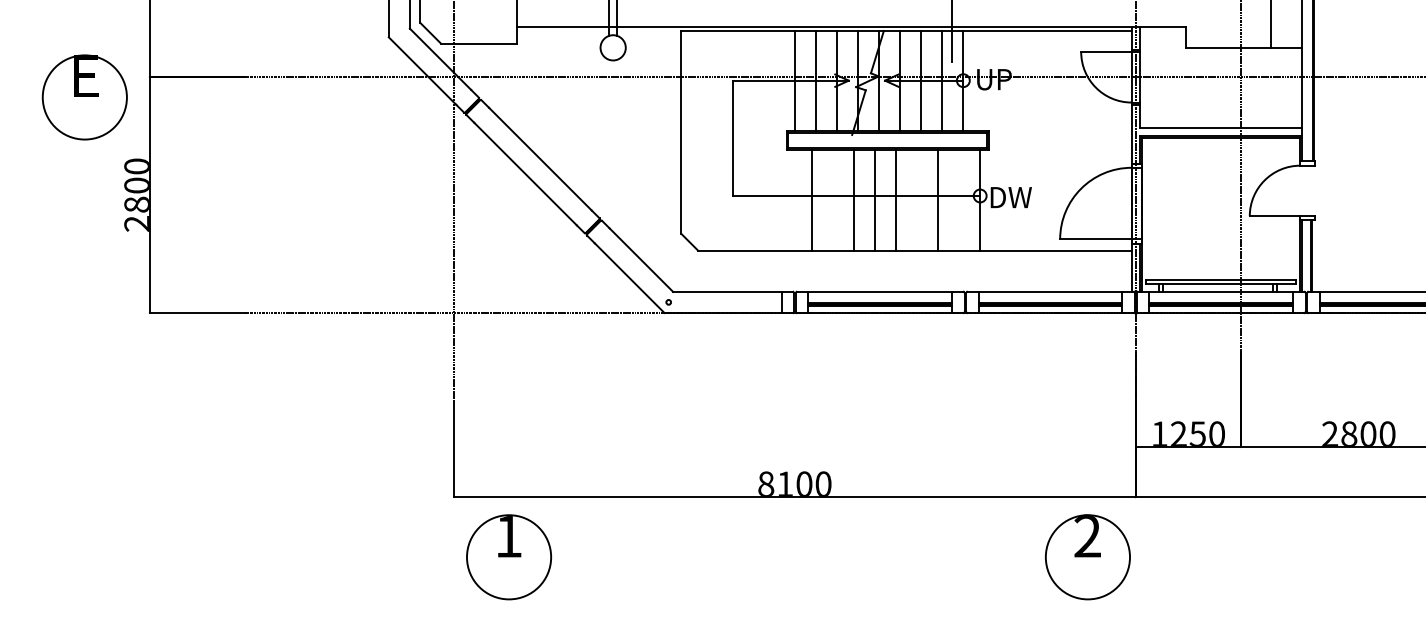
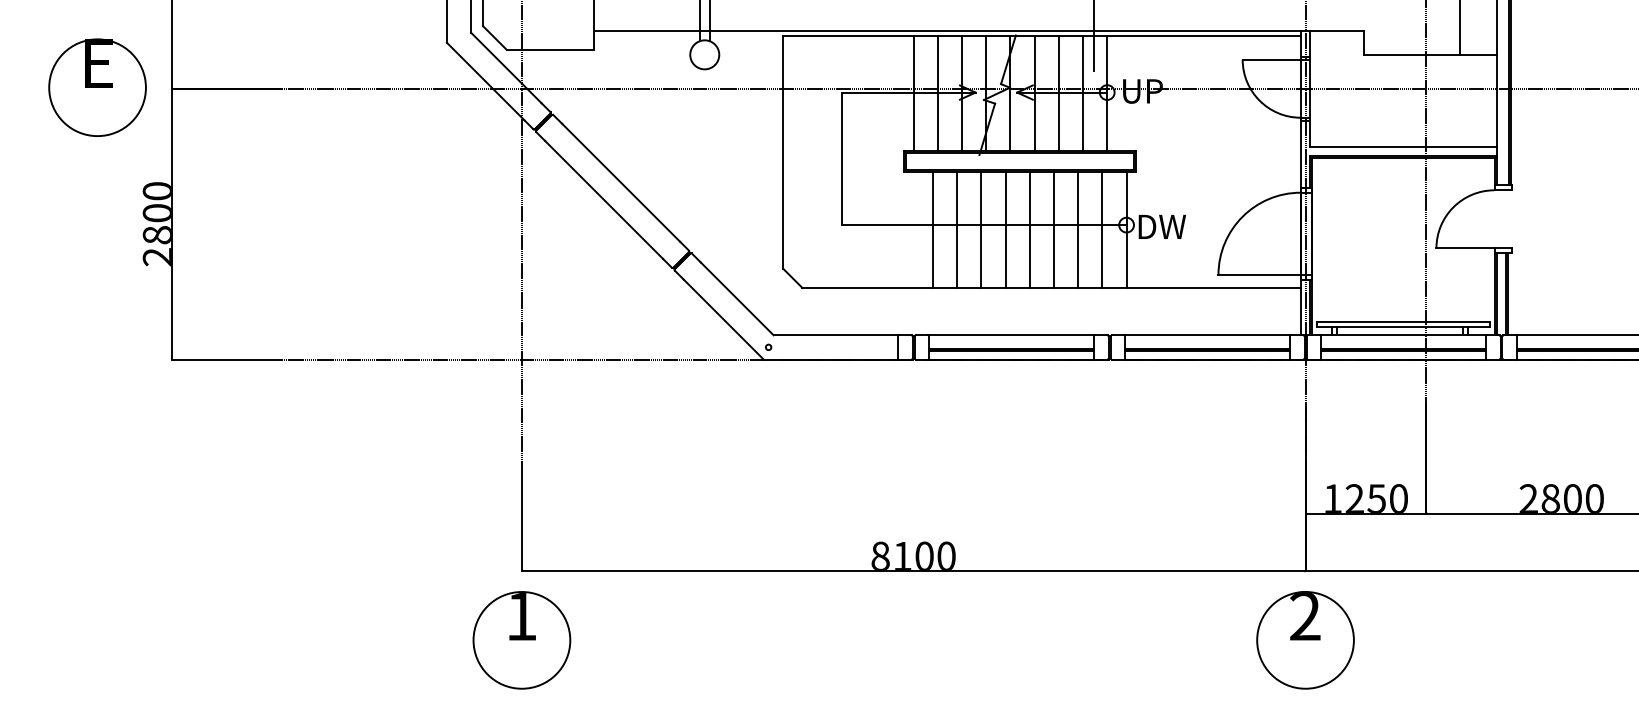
part: (84, 97) -> (97, 87), moved
line: (832, 199) -> (956, 229), added
line: (917, 199) -> (1054, 229), added
line: (959, 199) -> (1102, 229), added
part: (509, 557) -> (522, 640), moved
part: (1087, 557) -> (1305, 640), moved

